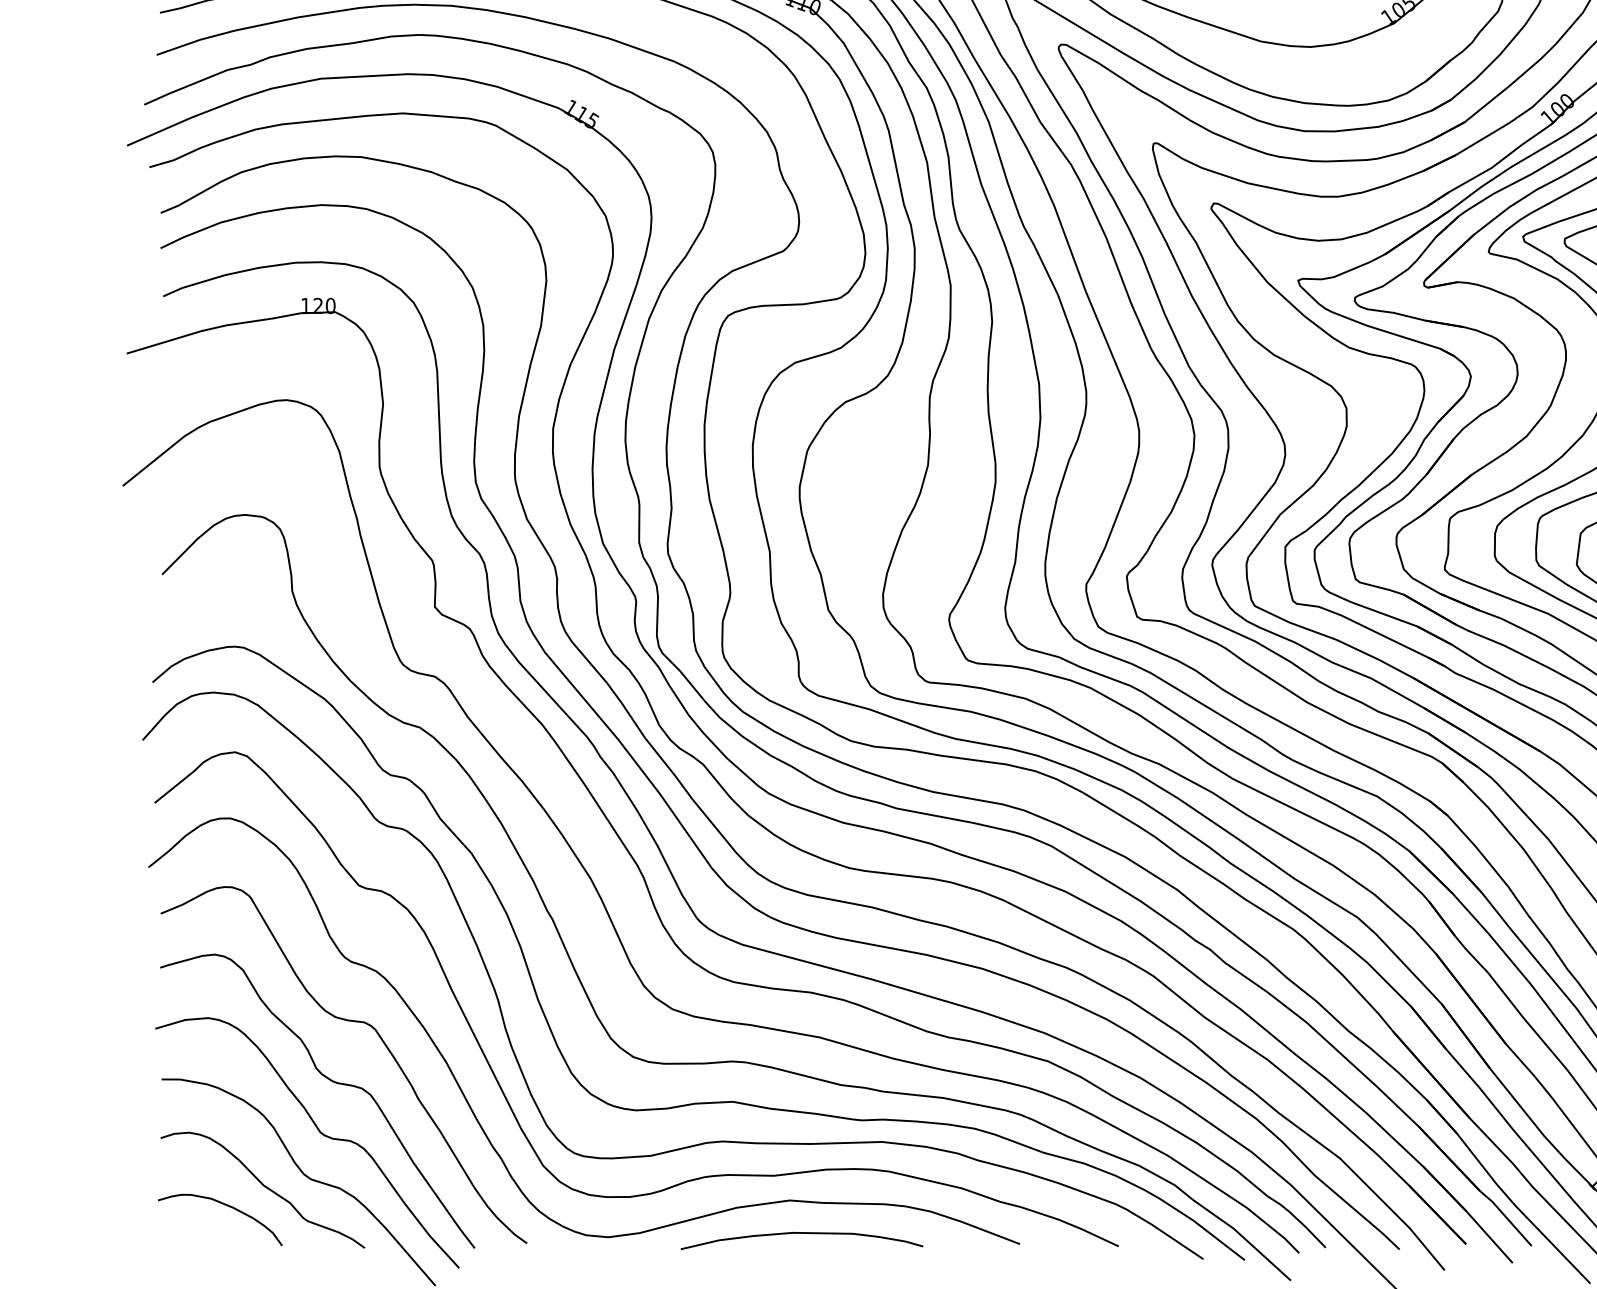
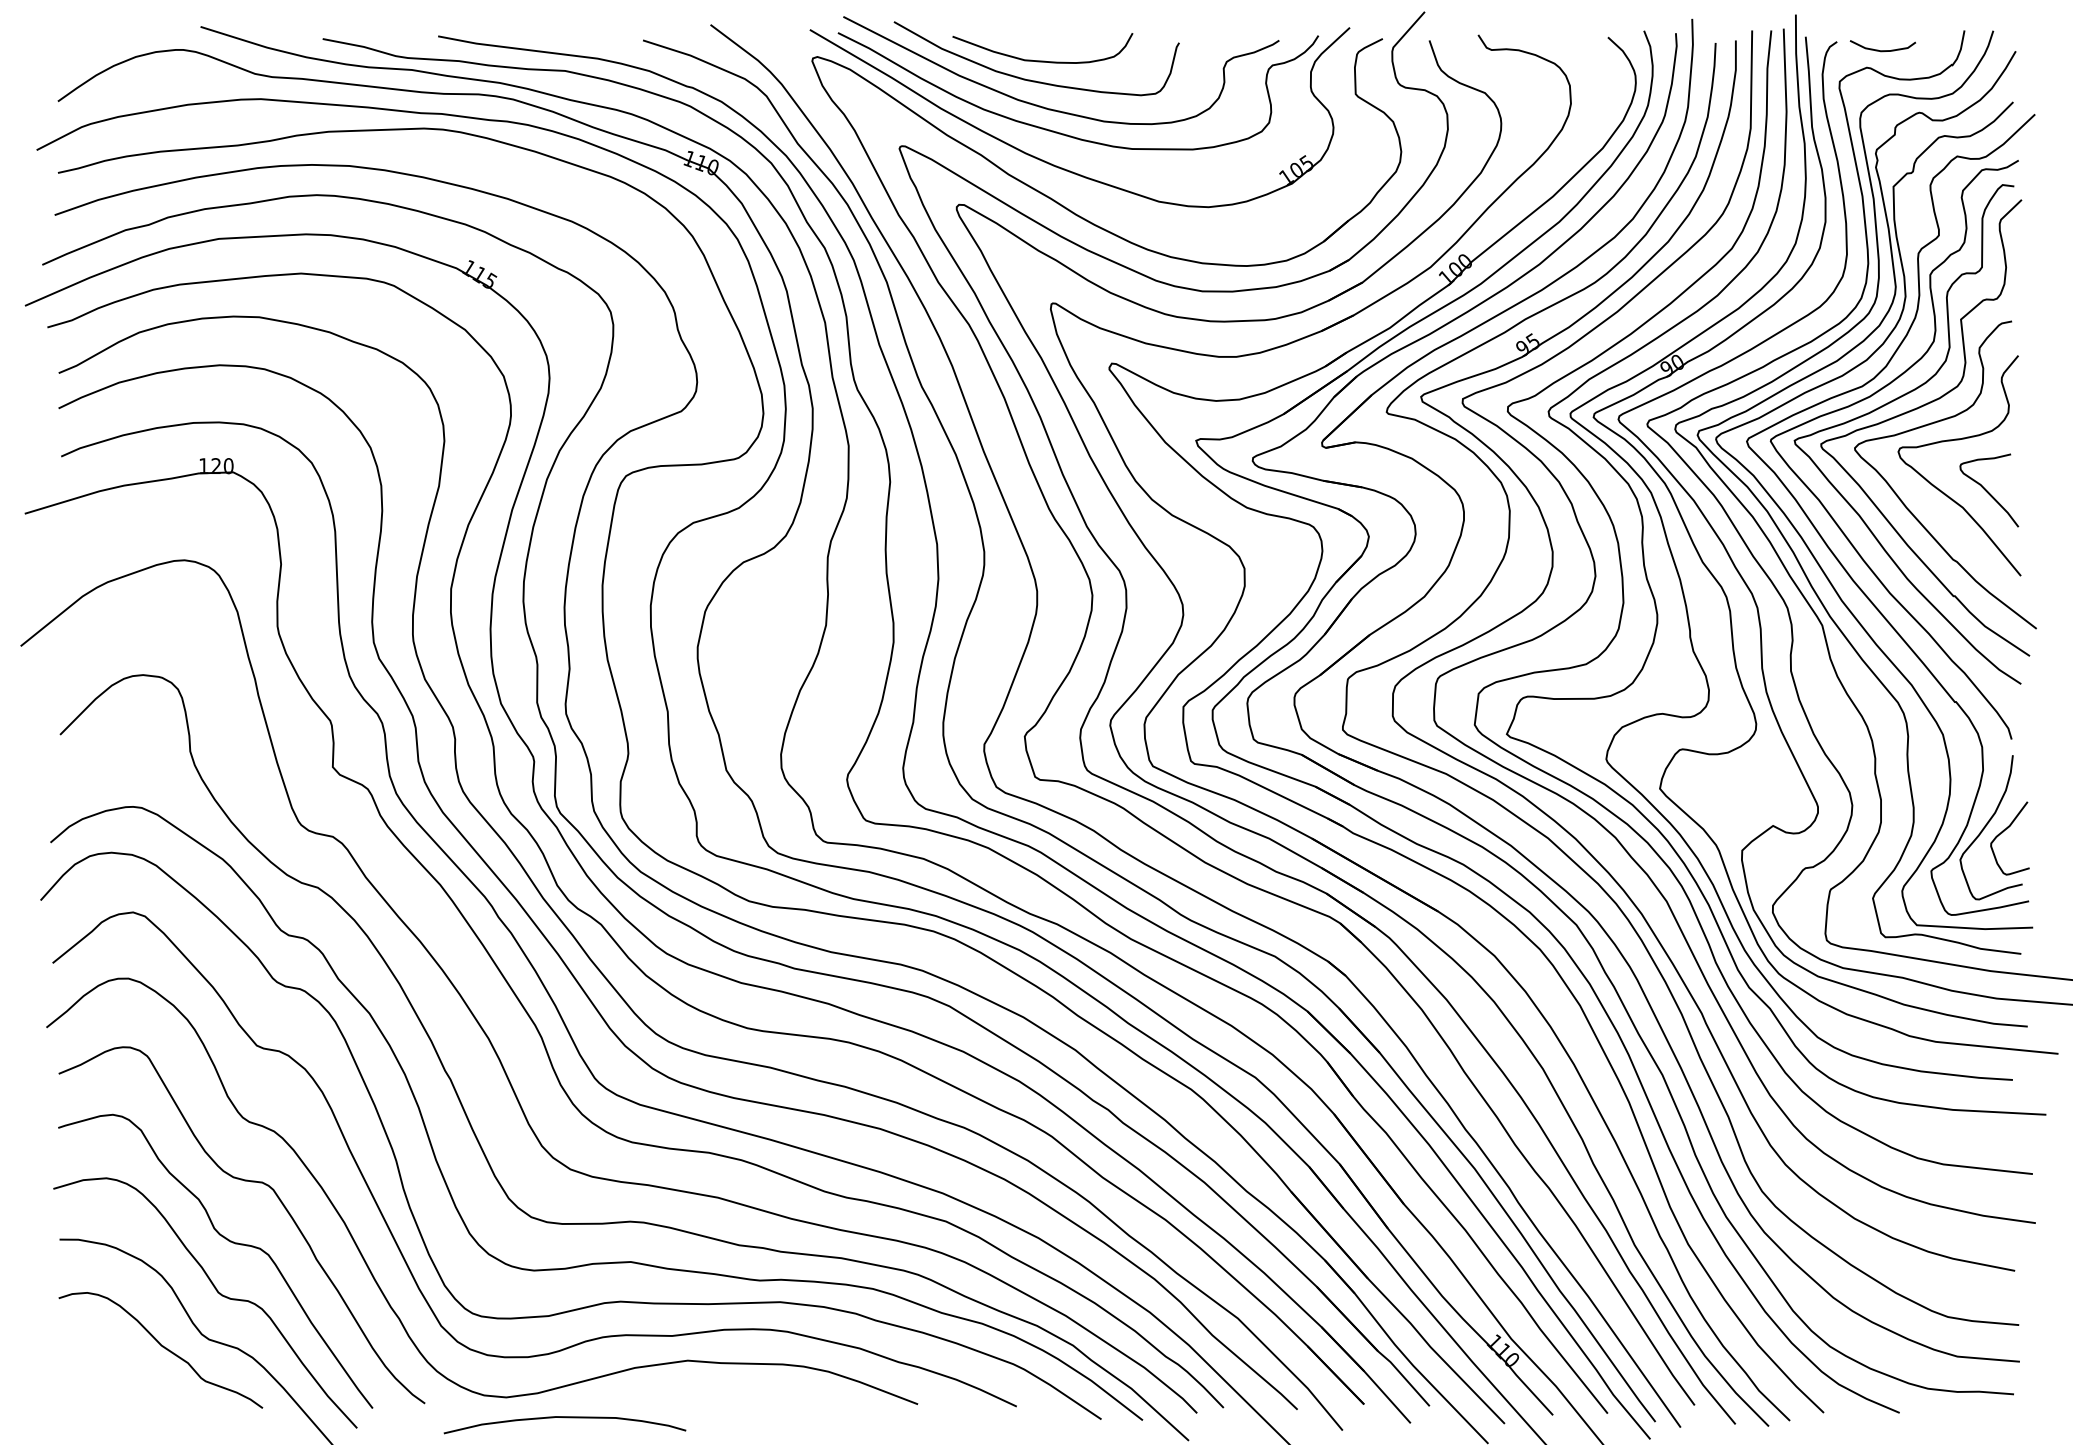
curve: (226, 1206) -> (124, 1366), removed
curve: (801, 1234) -> (564, 1418), moved

